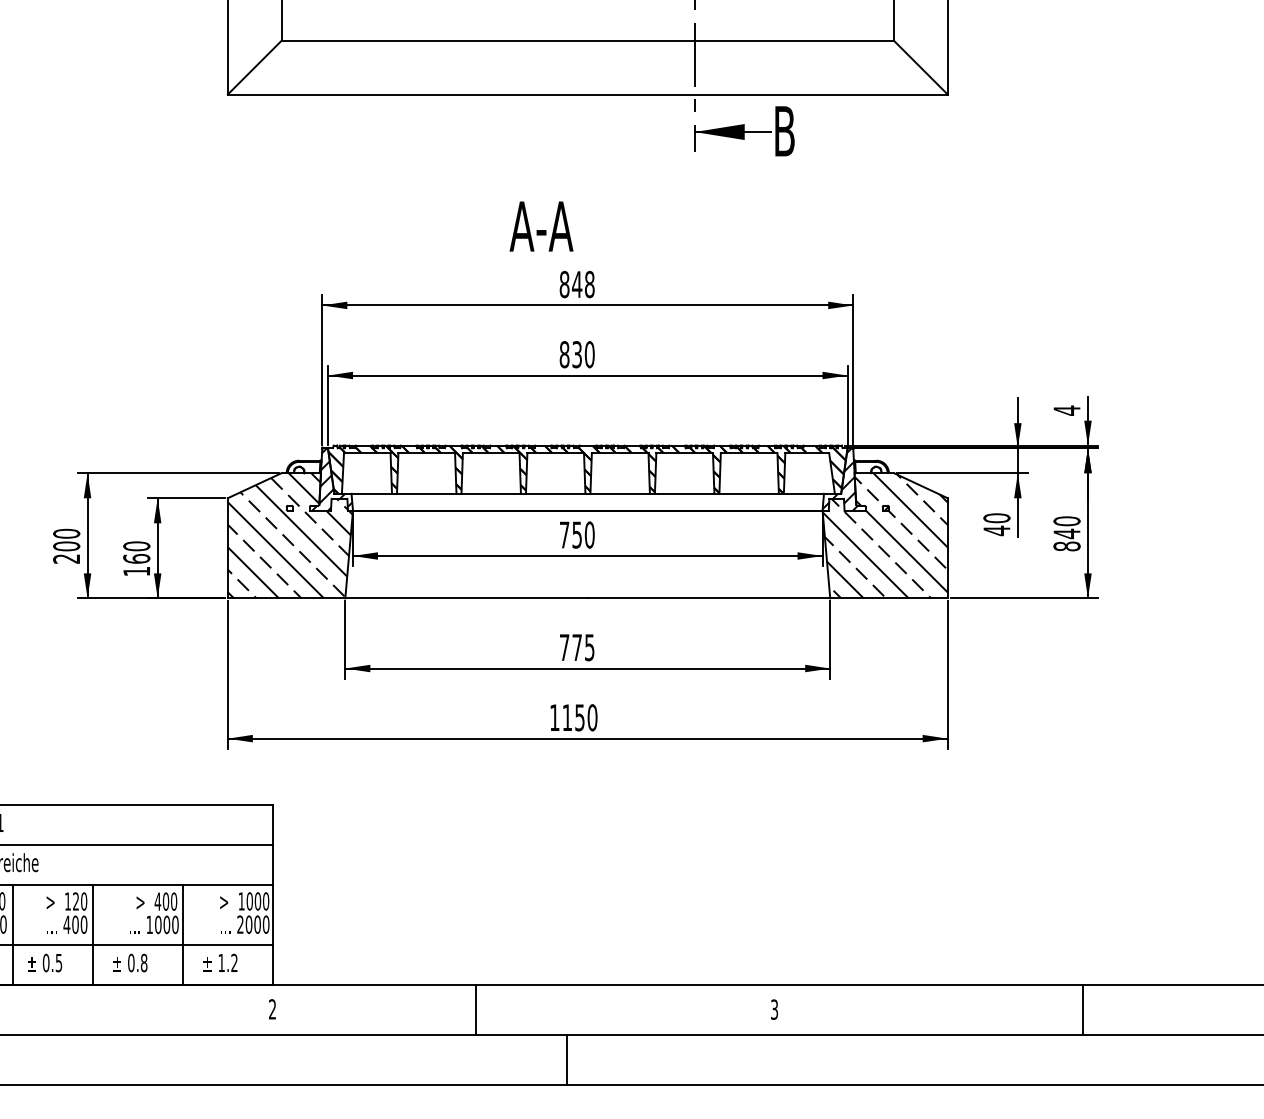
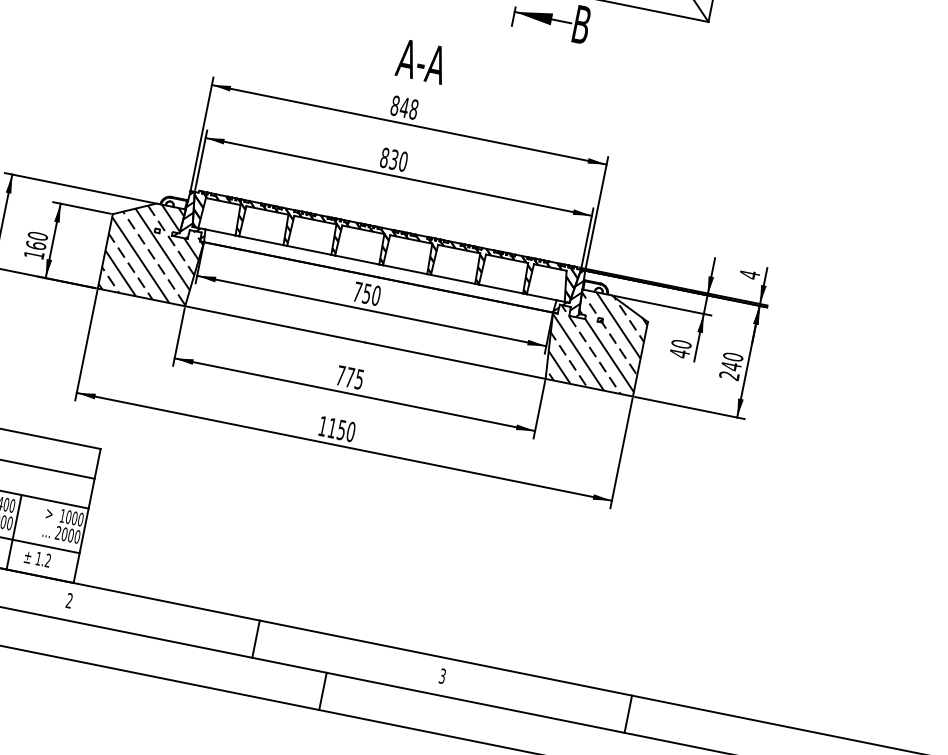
text: (541, 226) -> (421, 61), moved
text: (1066, 546) -> (729, 375), 840 -> 240
line: (475, 1010) -> (255, 639), moved
line: (1082, 1010) -> (628, 714), moved
line: (566, 1060) -> (322, 691), moved

